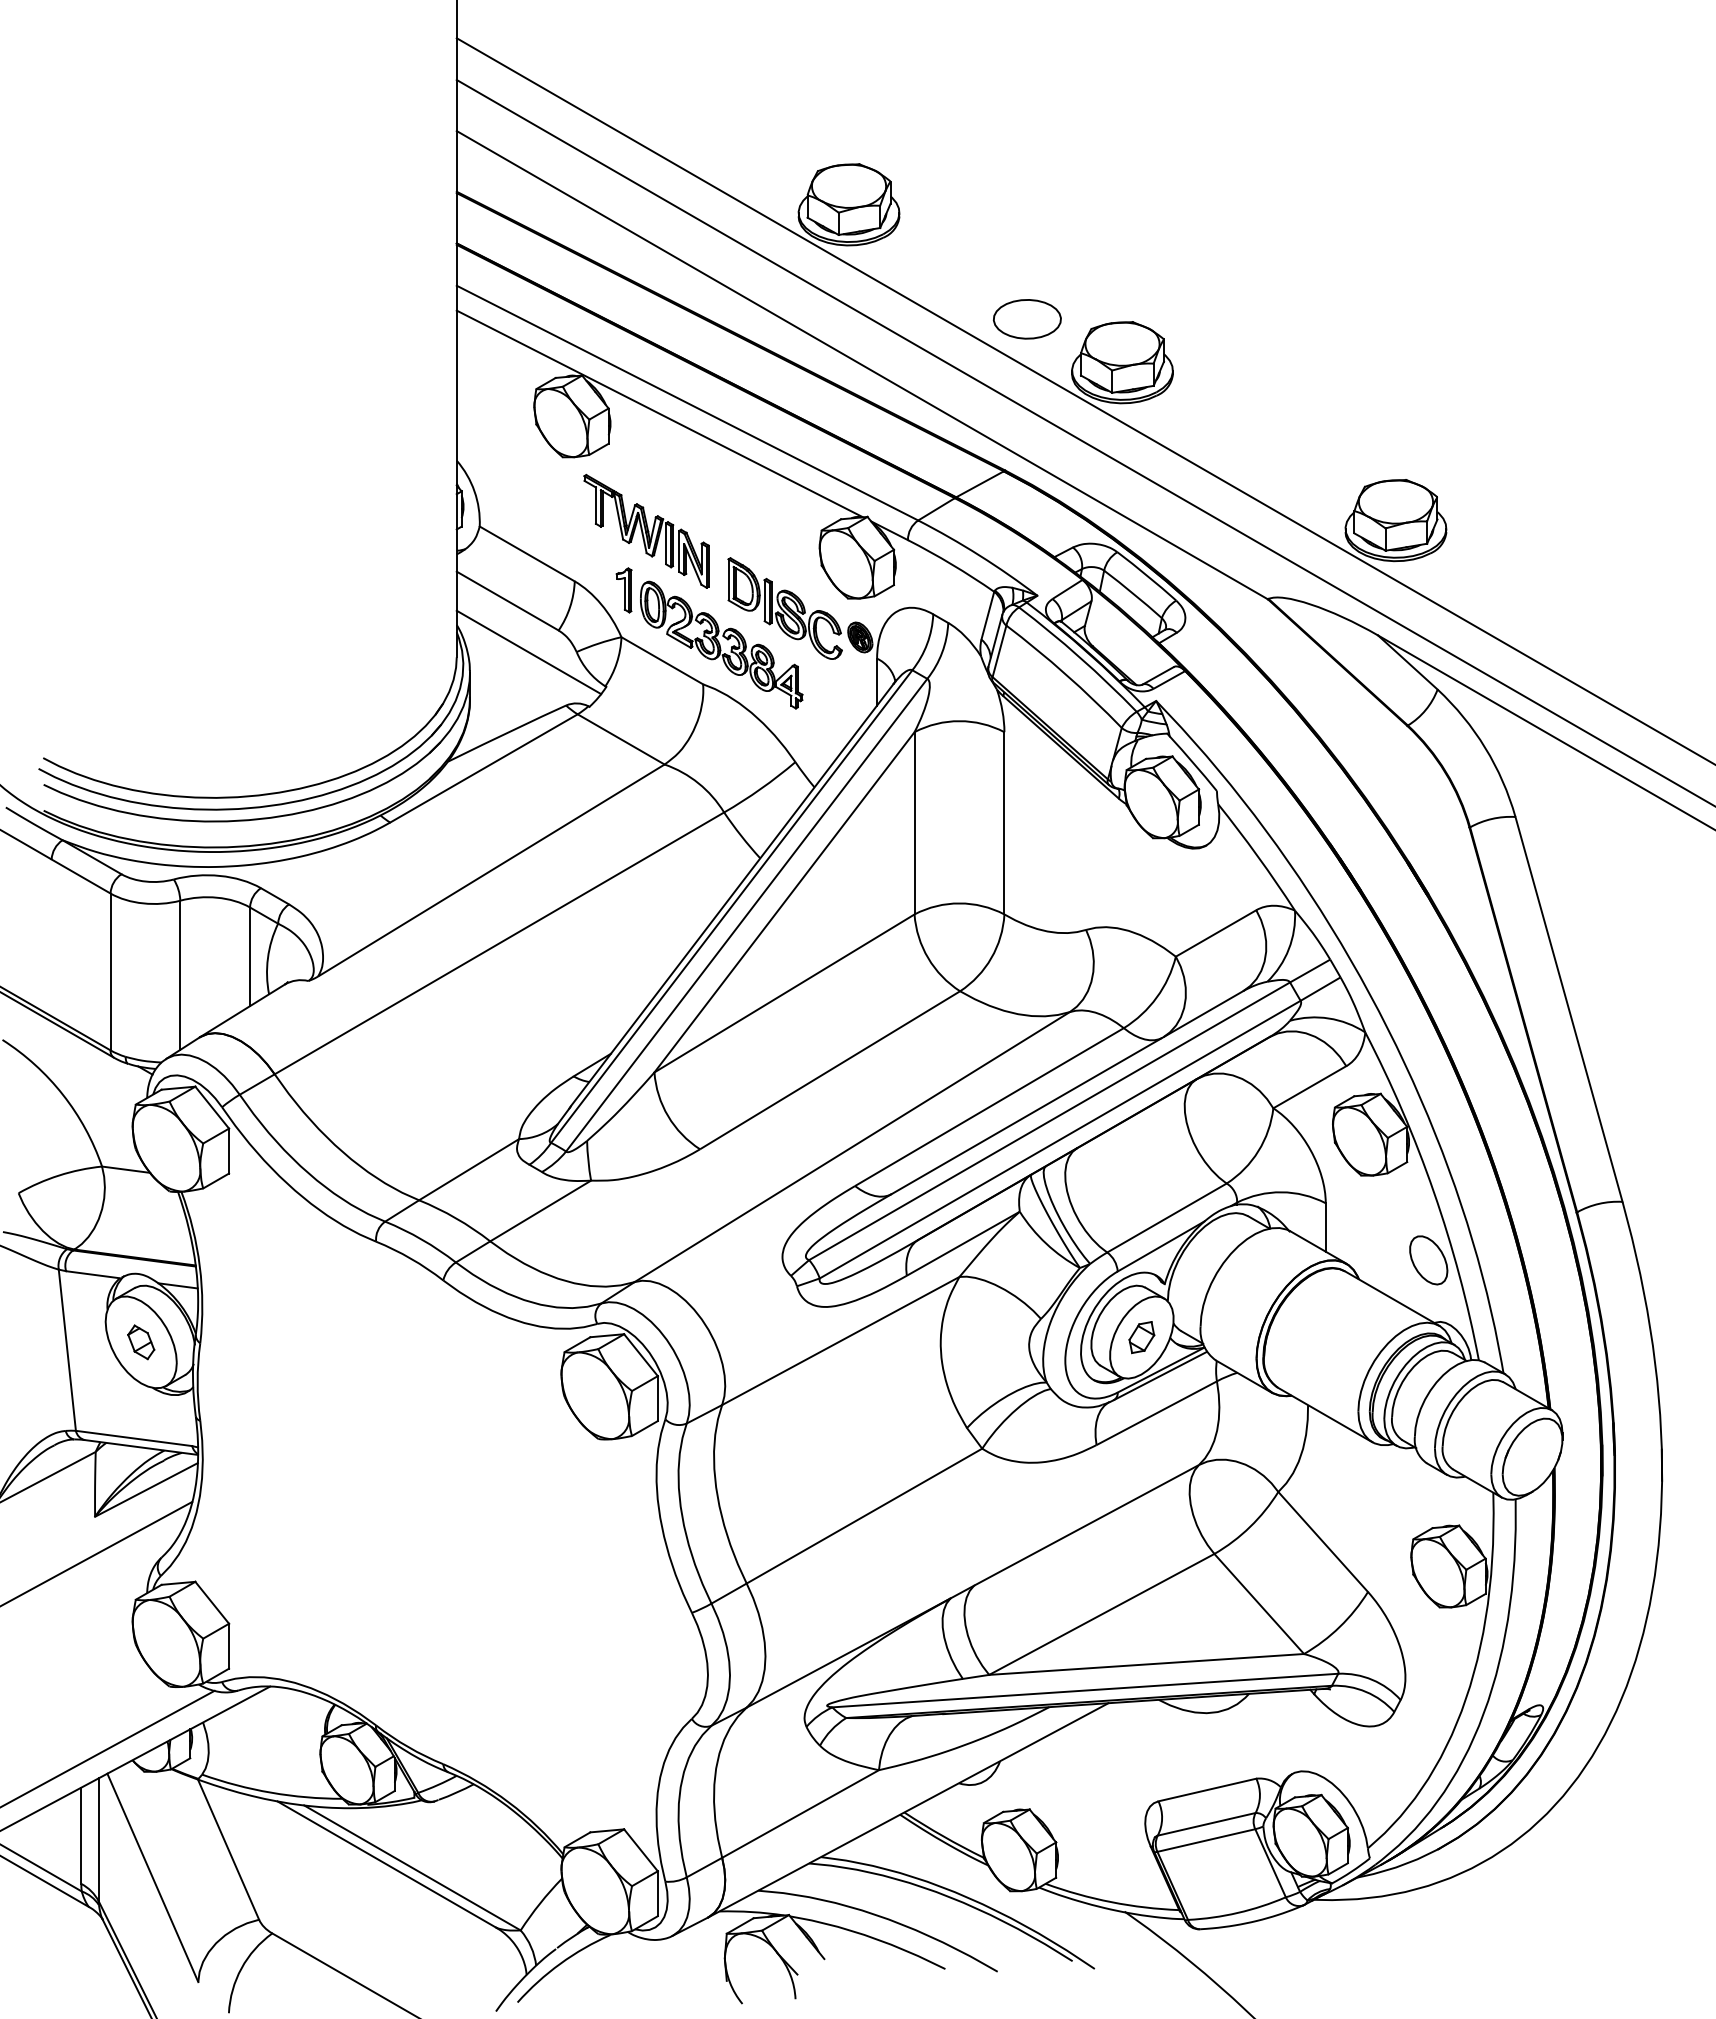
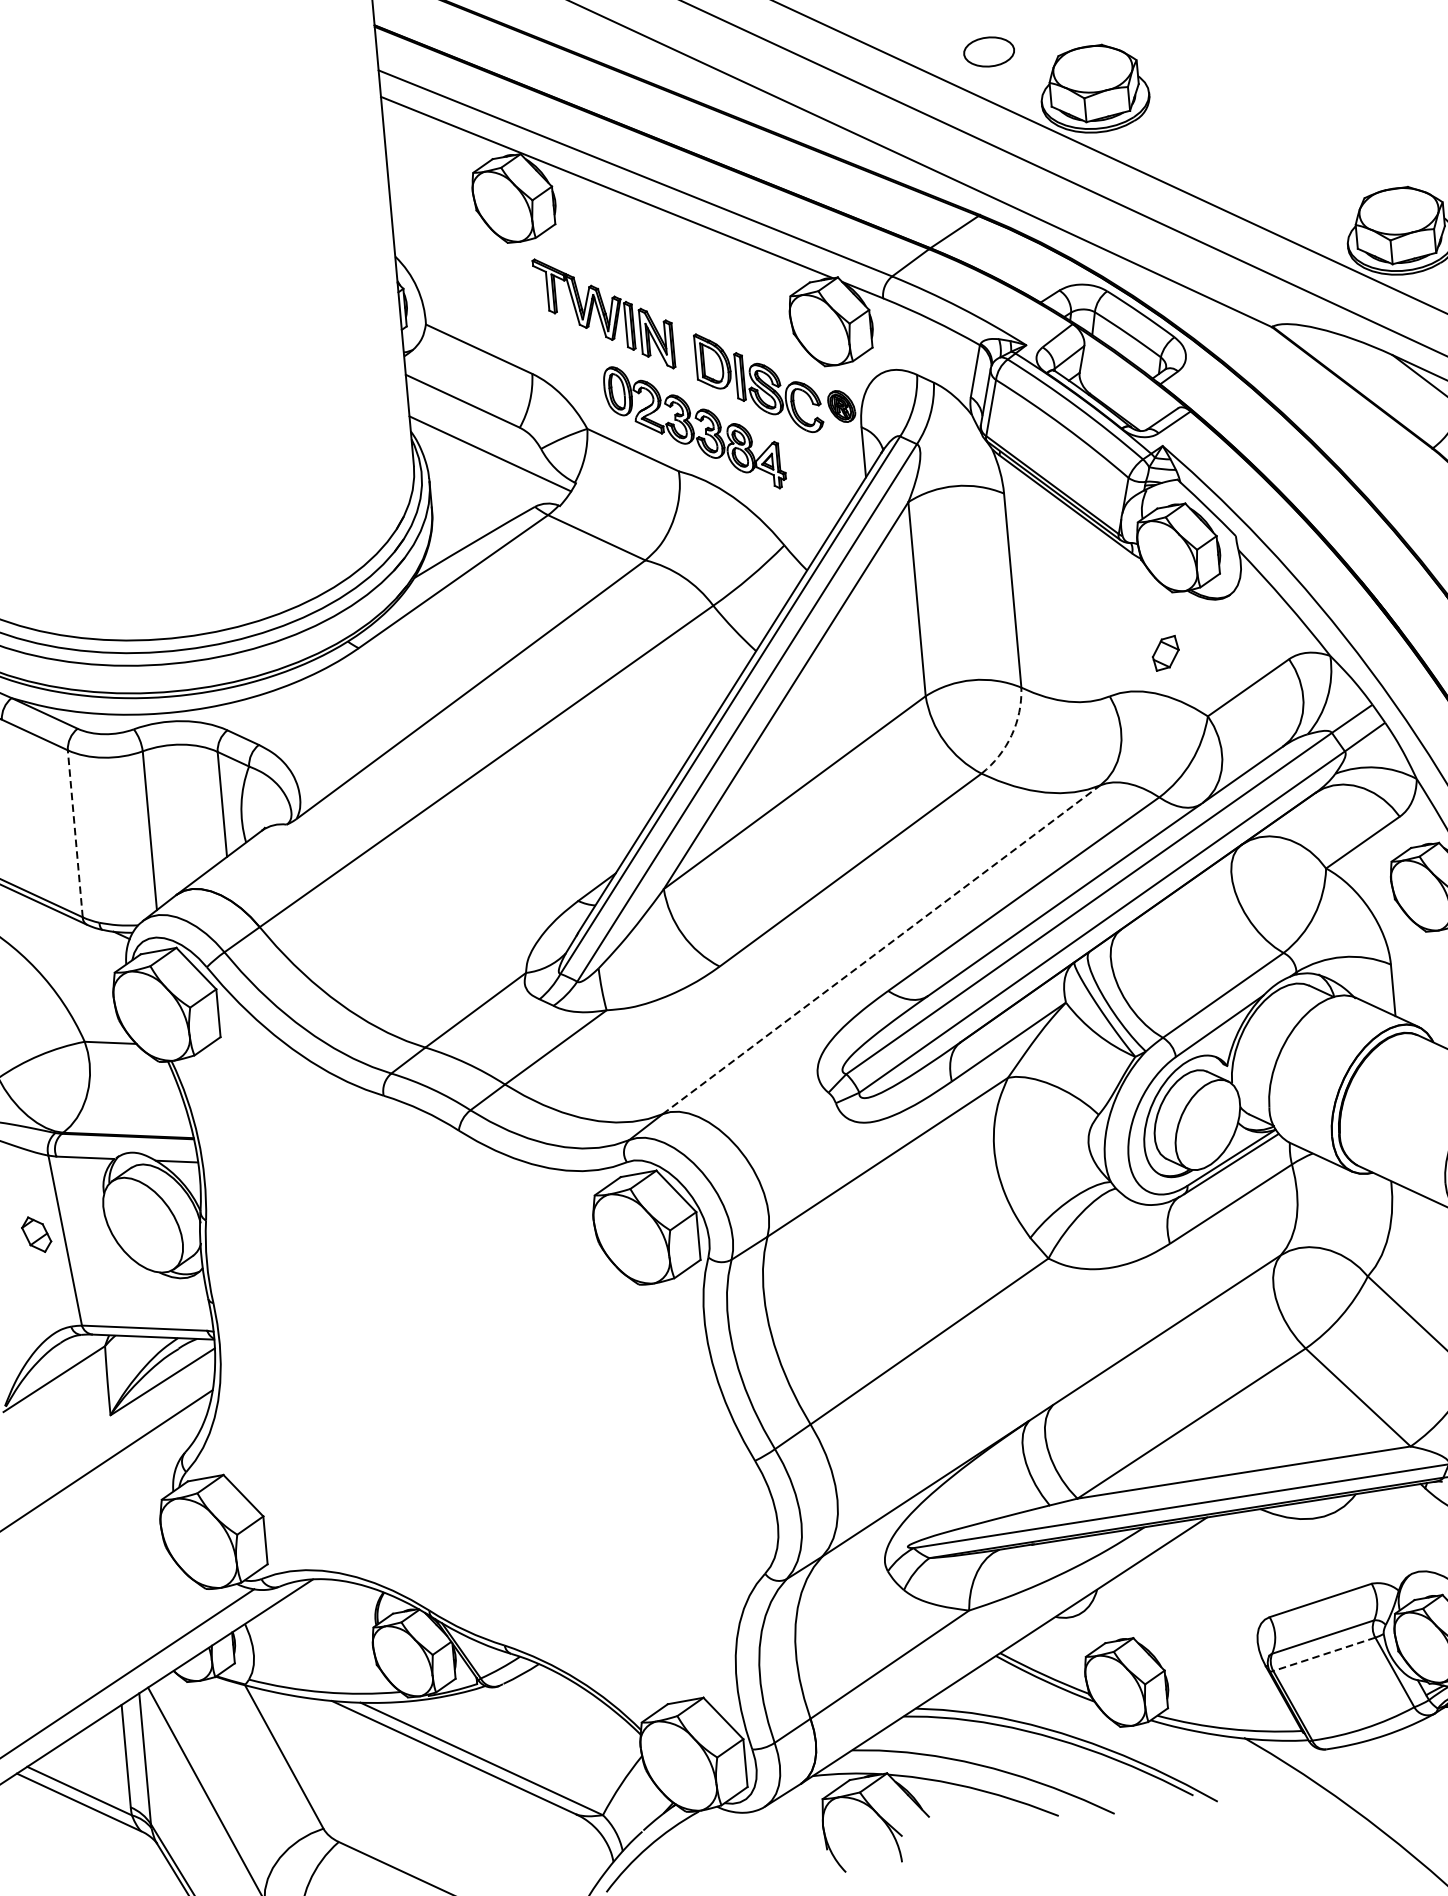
part: (1026, 319) -> (988, 52), size x0.7
part: (623, 590) -> (585, 378), removed
arc: (991, 958) -> (1011, 735), solid -> dashed
line: (110, 971) -> (75, 833), solid -> dashed
line: (852, 1146) -> (881, 949), solid -> dashed
part: (1141, 1337) -> (1165, 653), moved
part: (141, 1342) -> (36, 1234), moved
line: (1205, 1840) -> (1323, 1654), solid -> dashed

